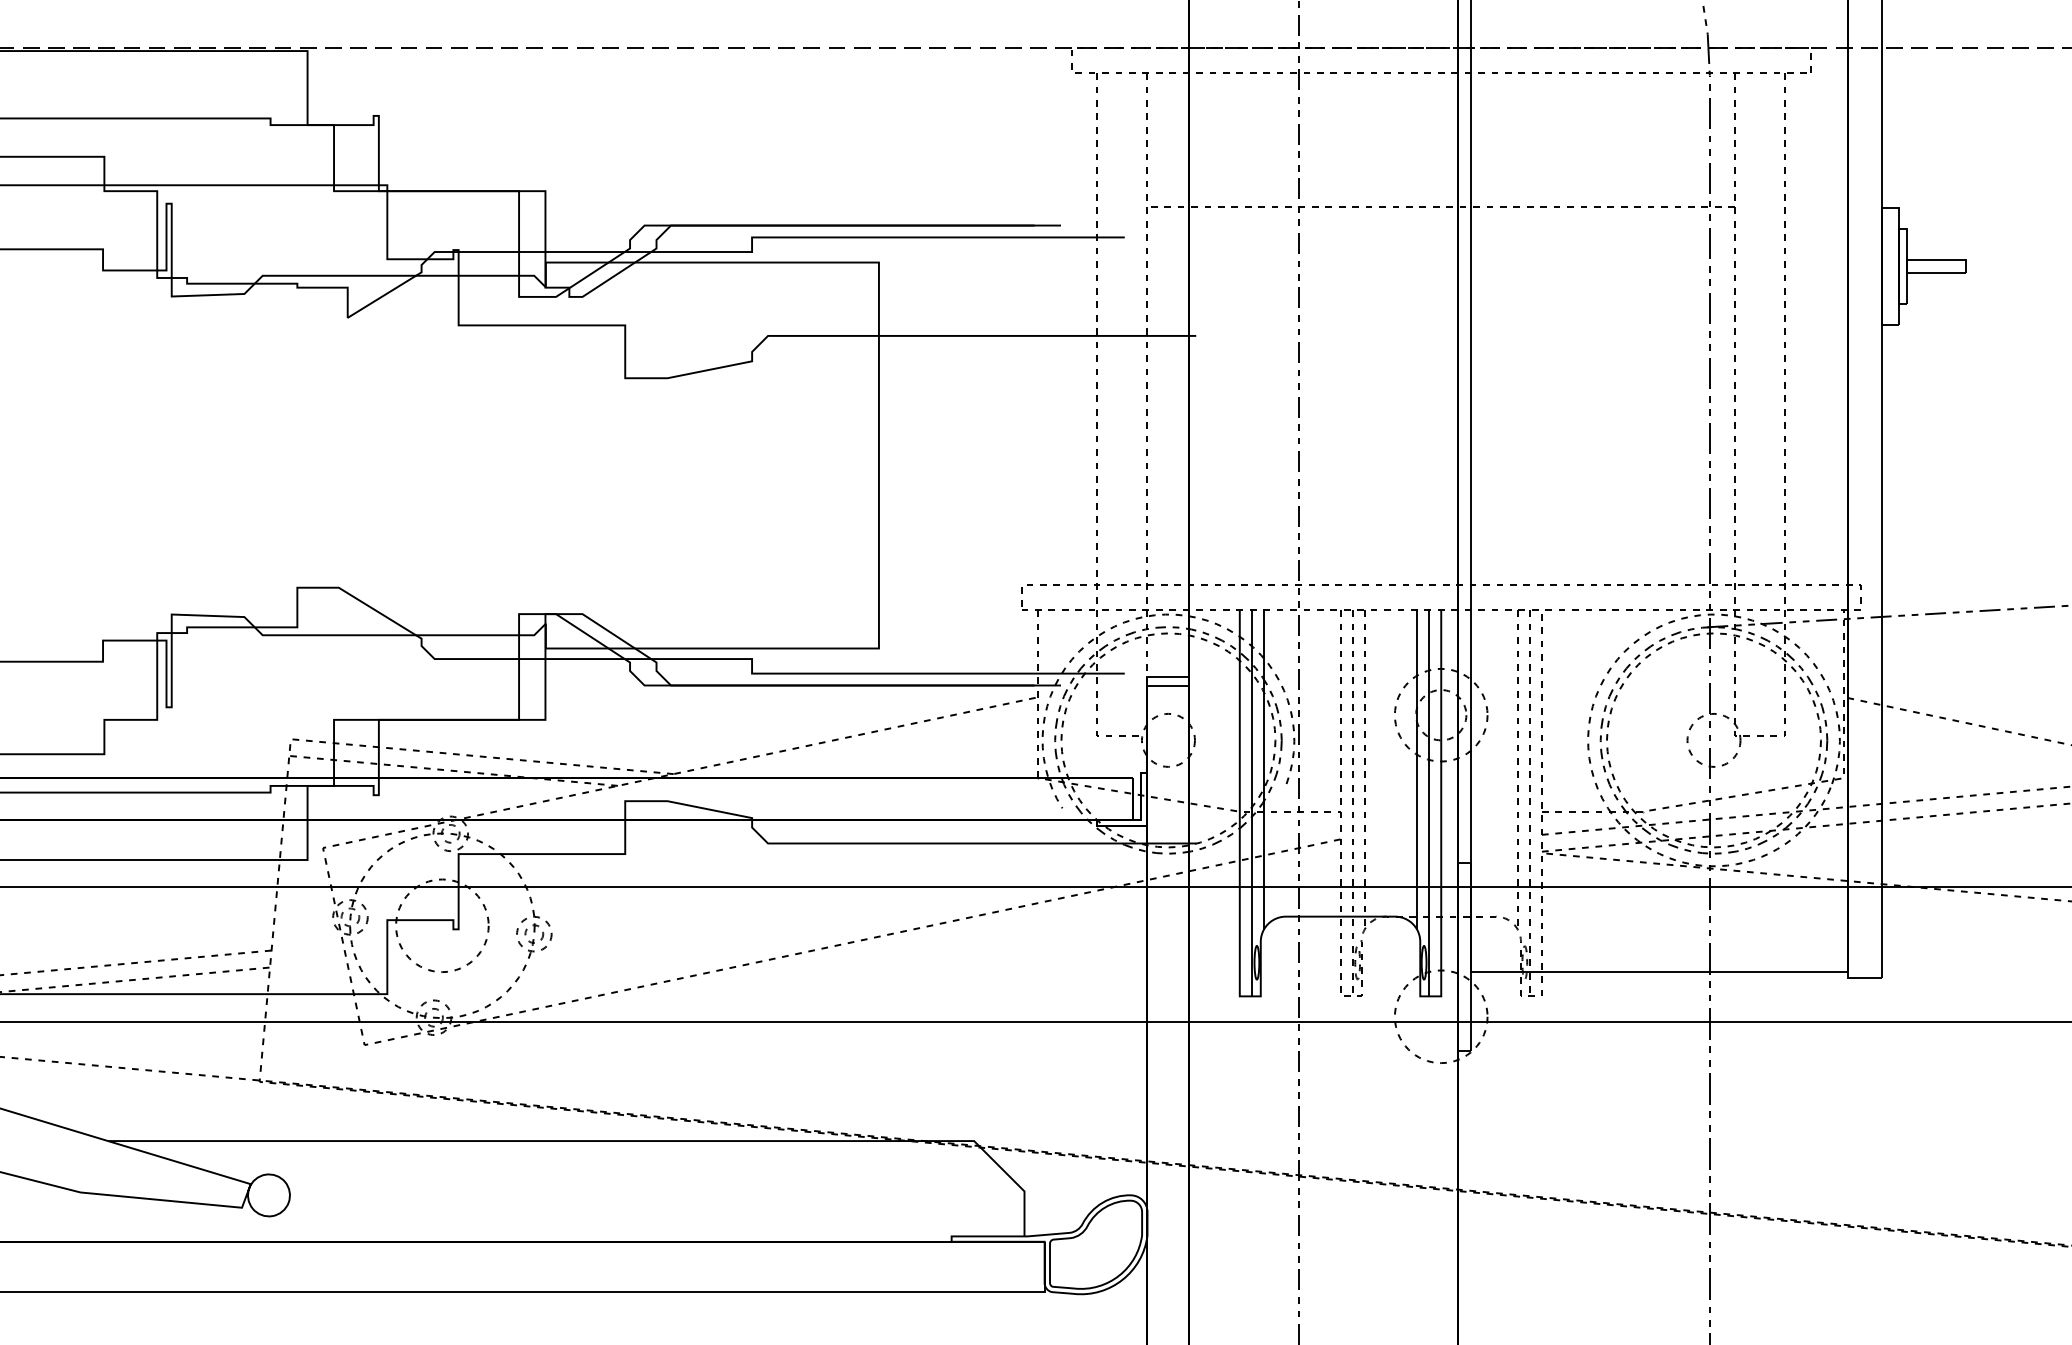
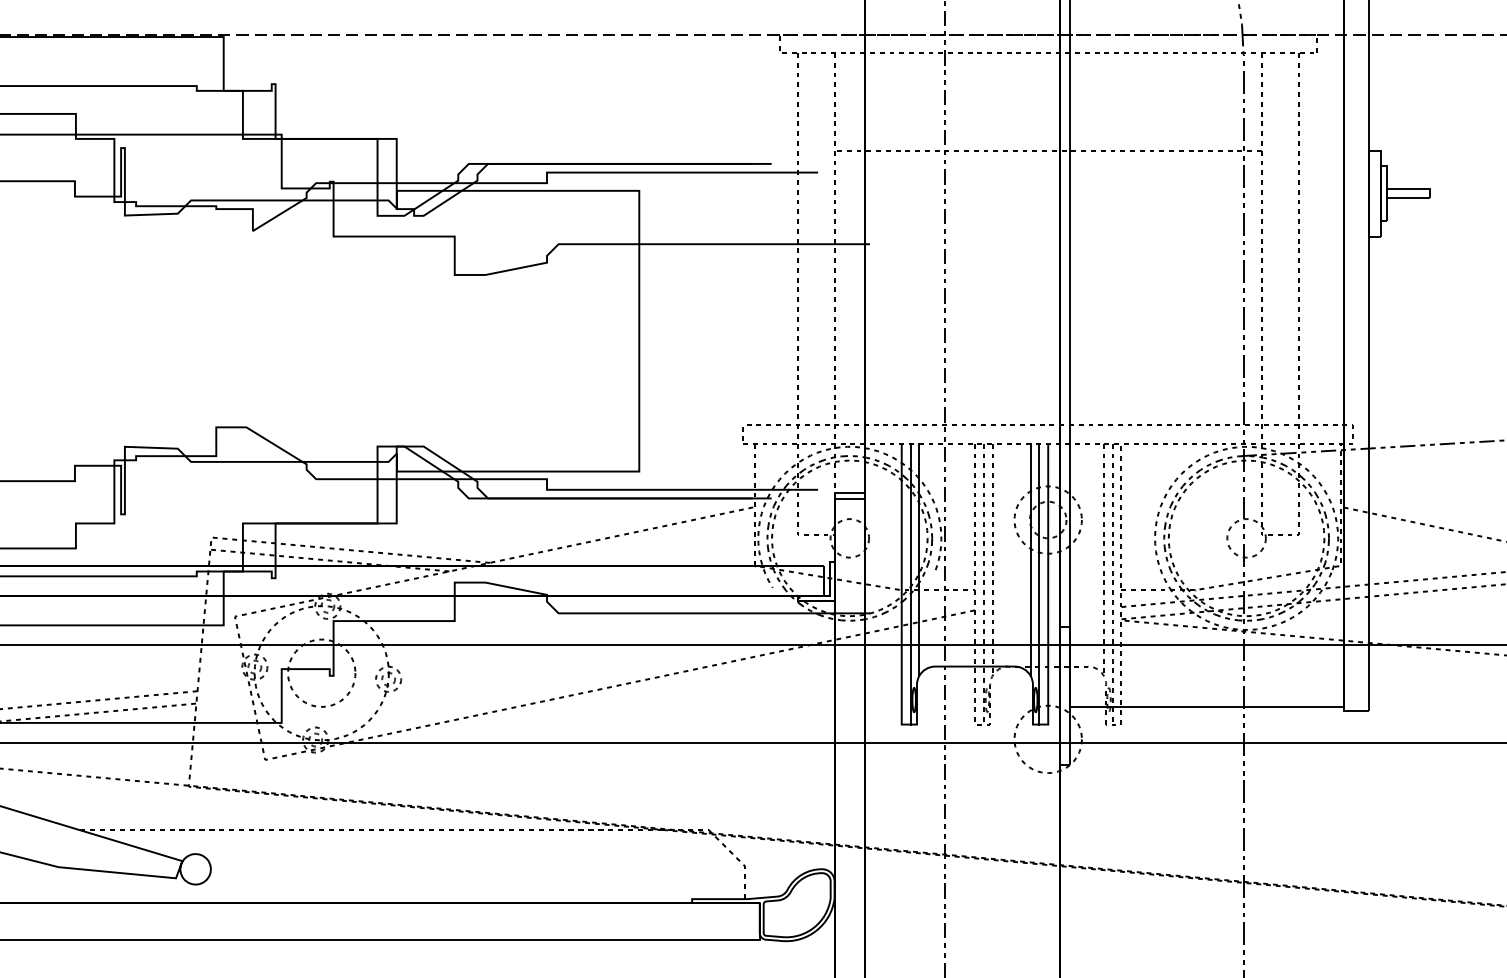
line: (600, 1141) -> (436, 830), solid -> dashed

